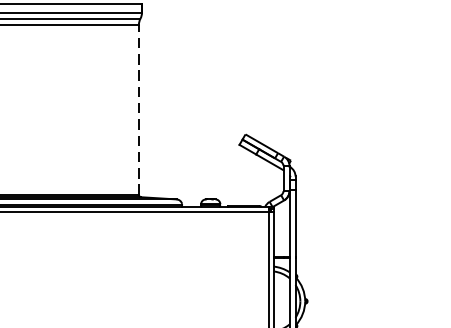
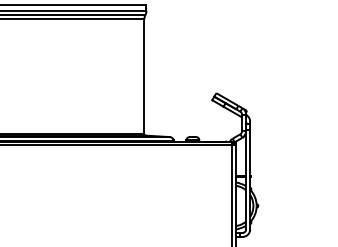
line: (139, 109) -> (144, 76), dashed -> solid

